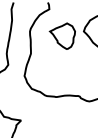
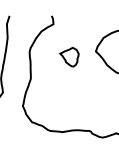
part: (61, 35) -> (68, 56), size x0.6

